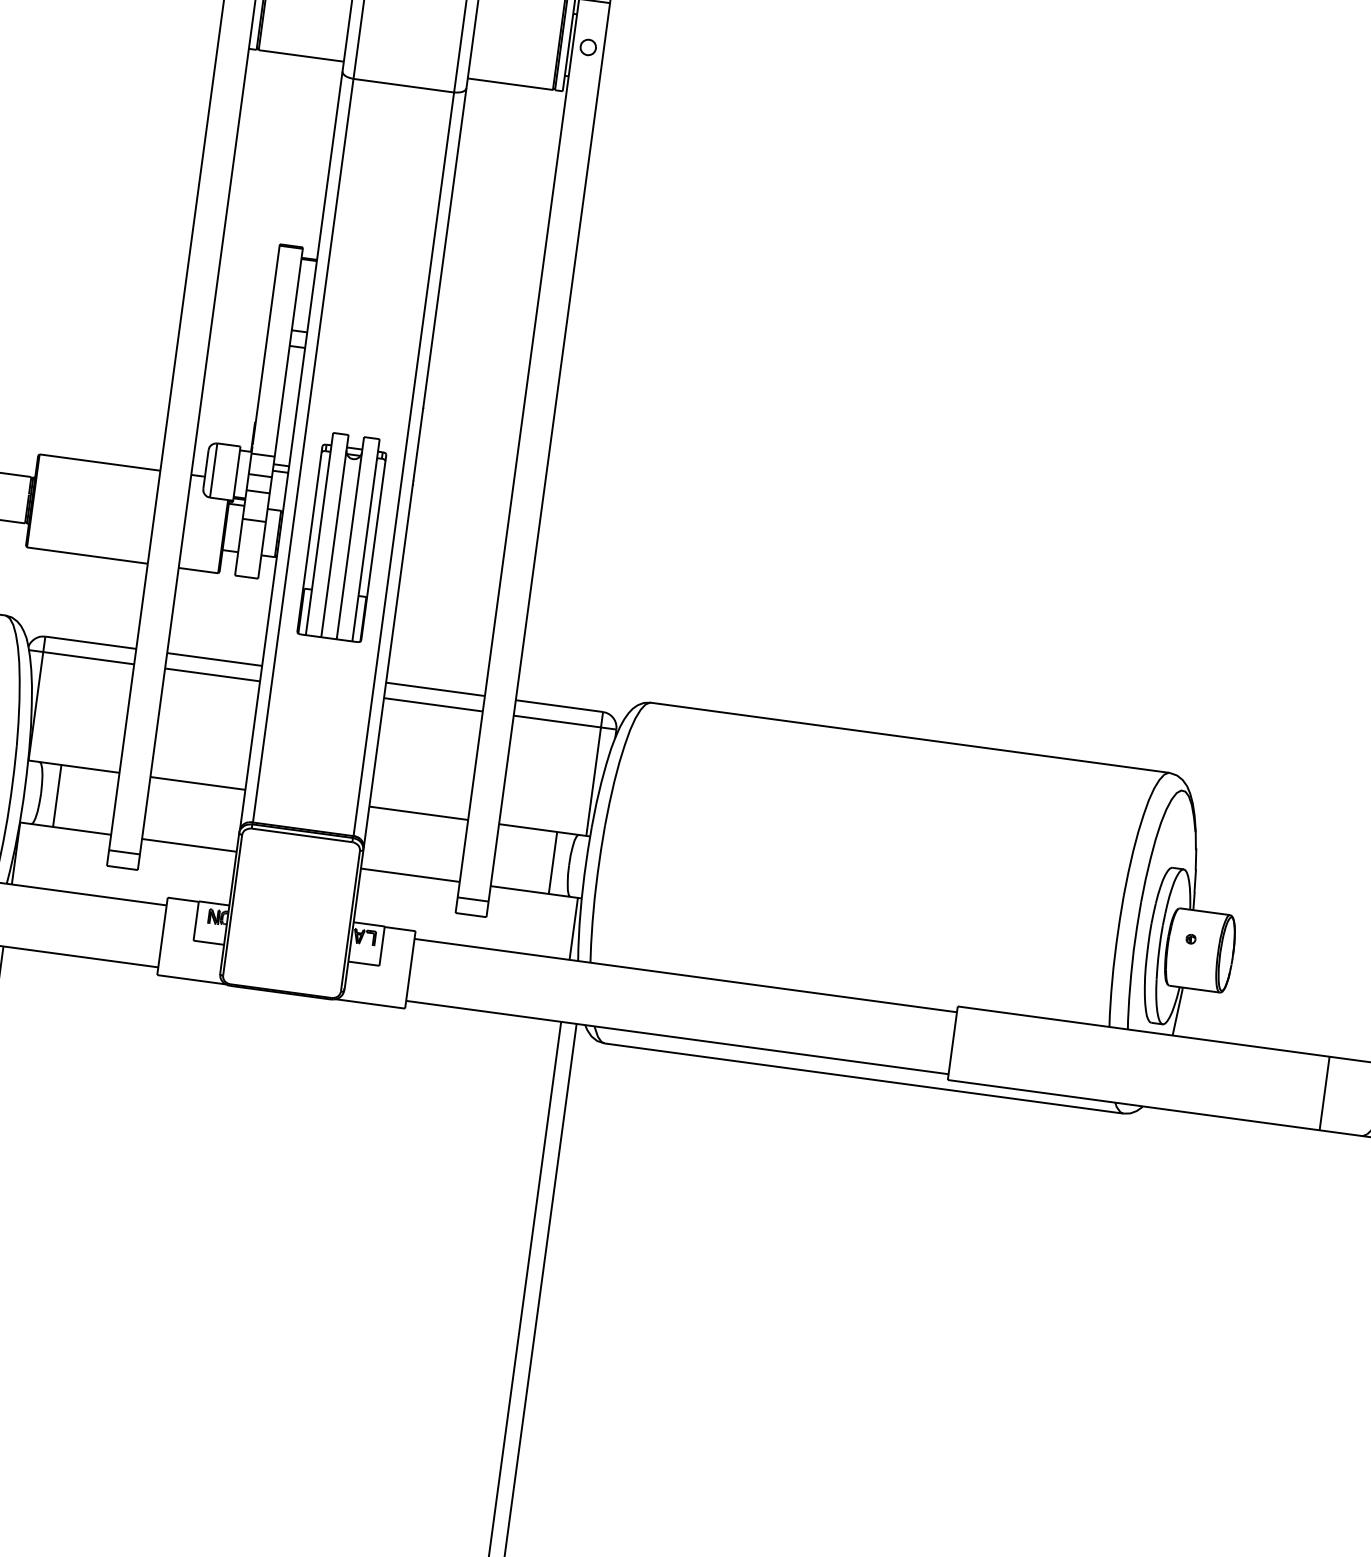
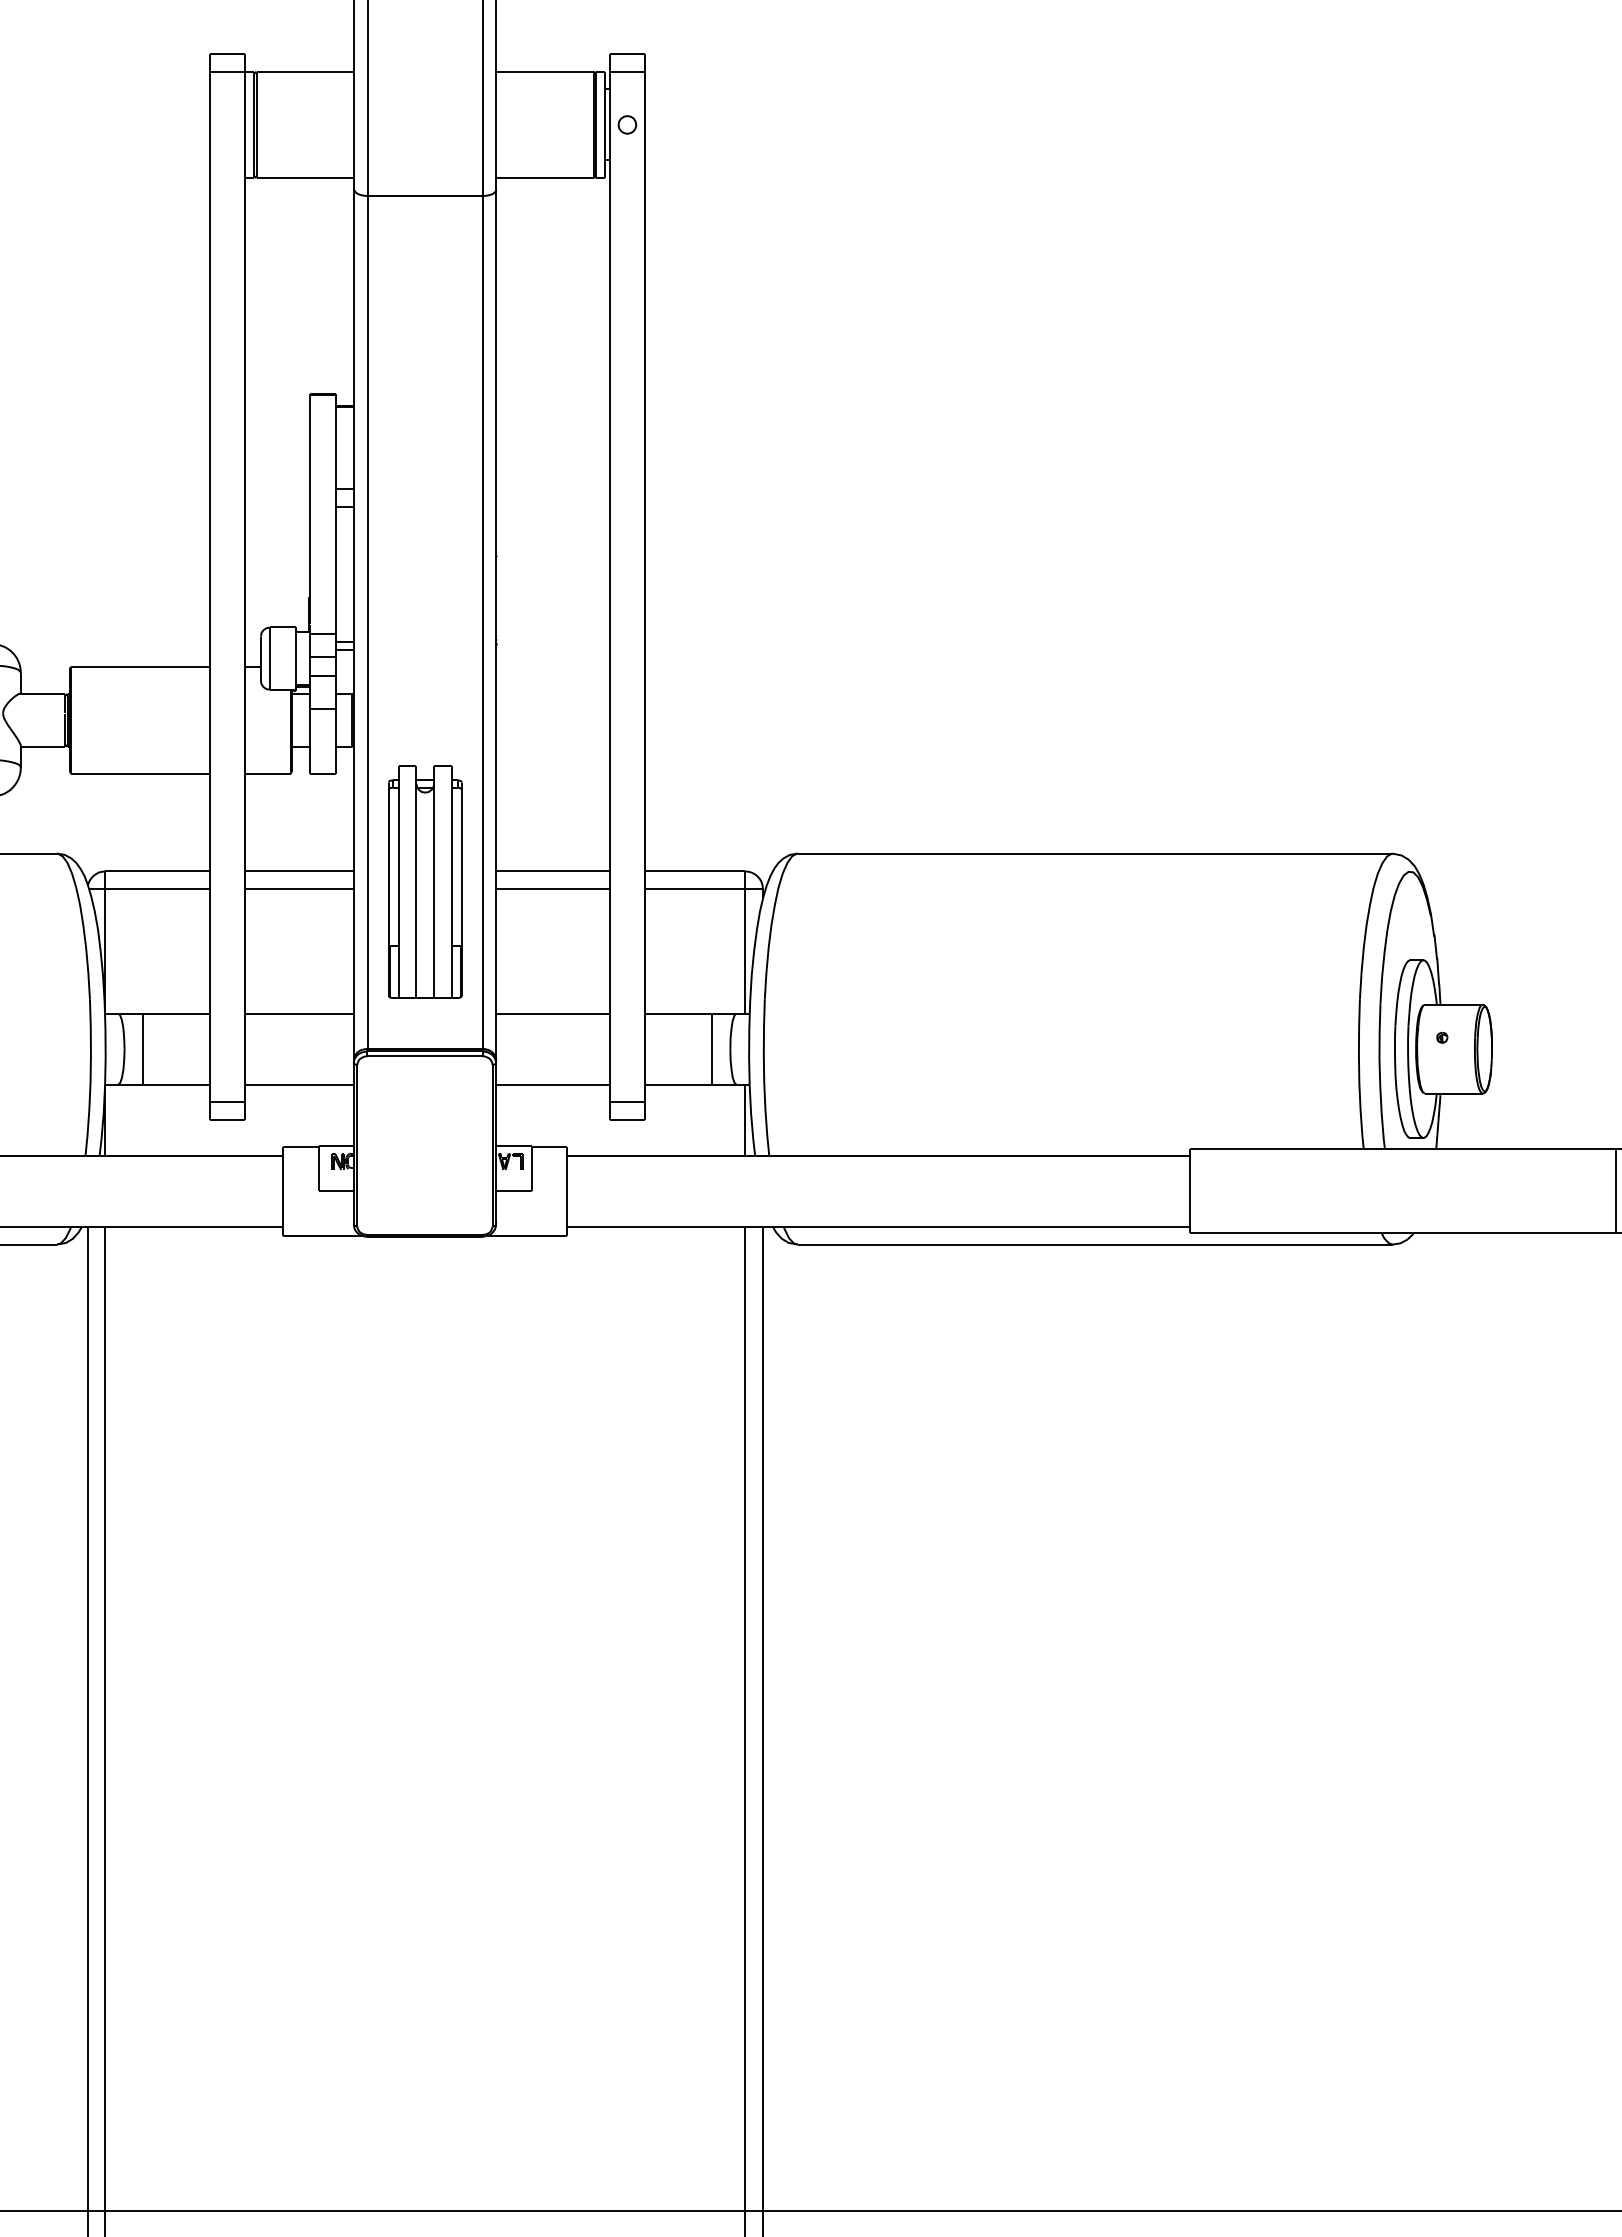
part: (342, 536) -> (425, 881), moved

